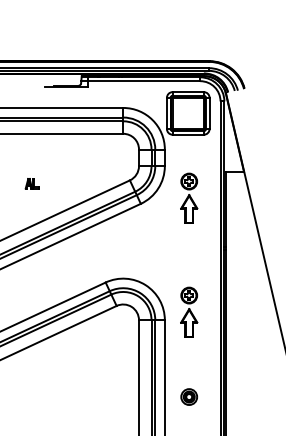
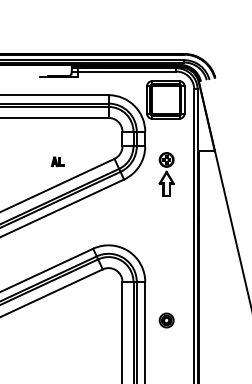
part: (31, 183) -> (56, 161), moved
part: (189, 311) -> (166, 274), removed
part: (188, 396) -> (166, 320), moved

